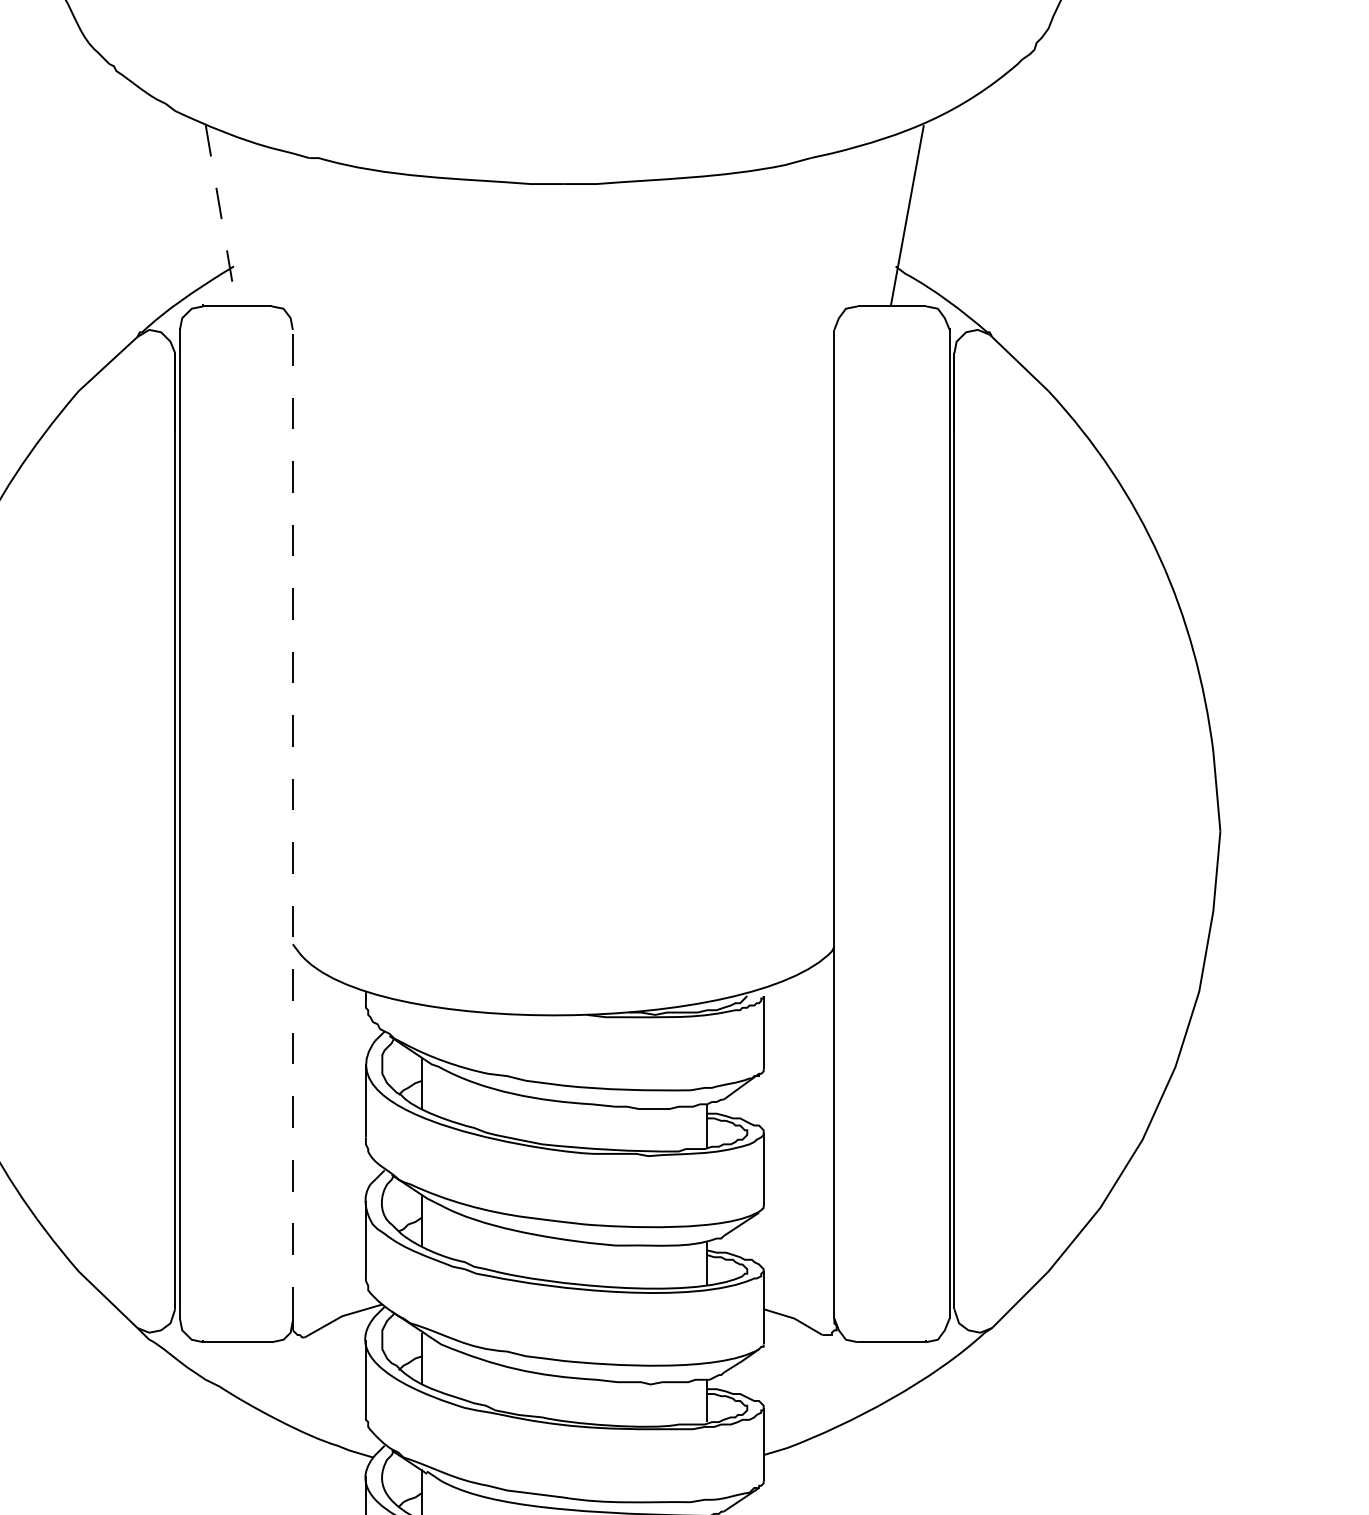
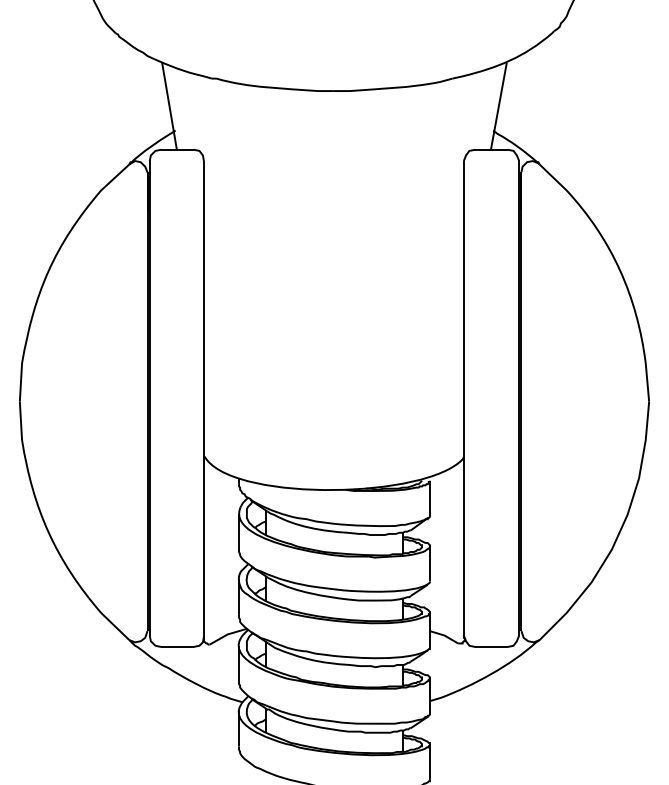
line: (221, 216) -> (169, 106), dashed -> solid
line: (291, 822) -> (203, 397), dashed -> solid

